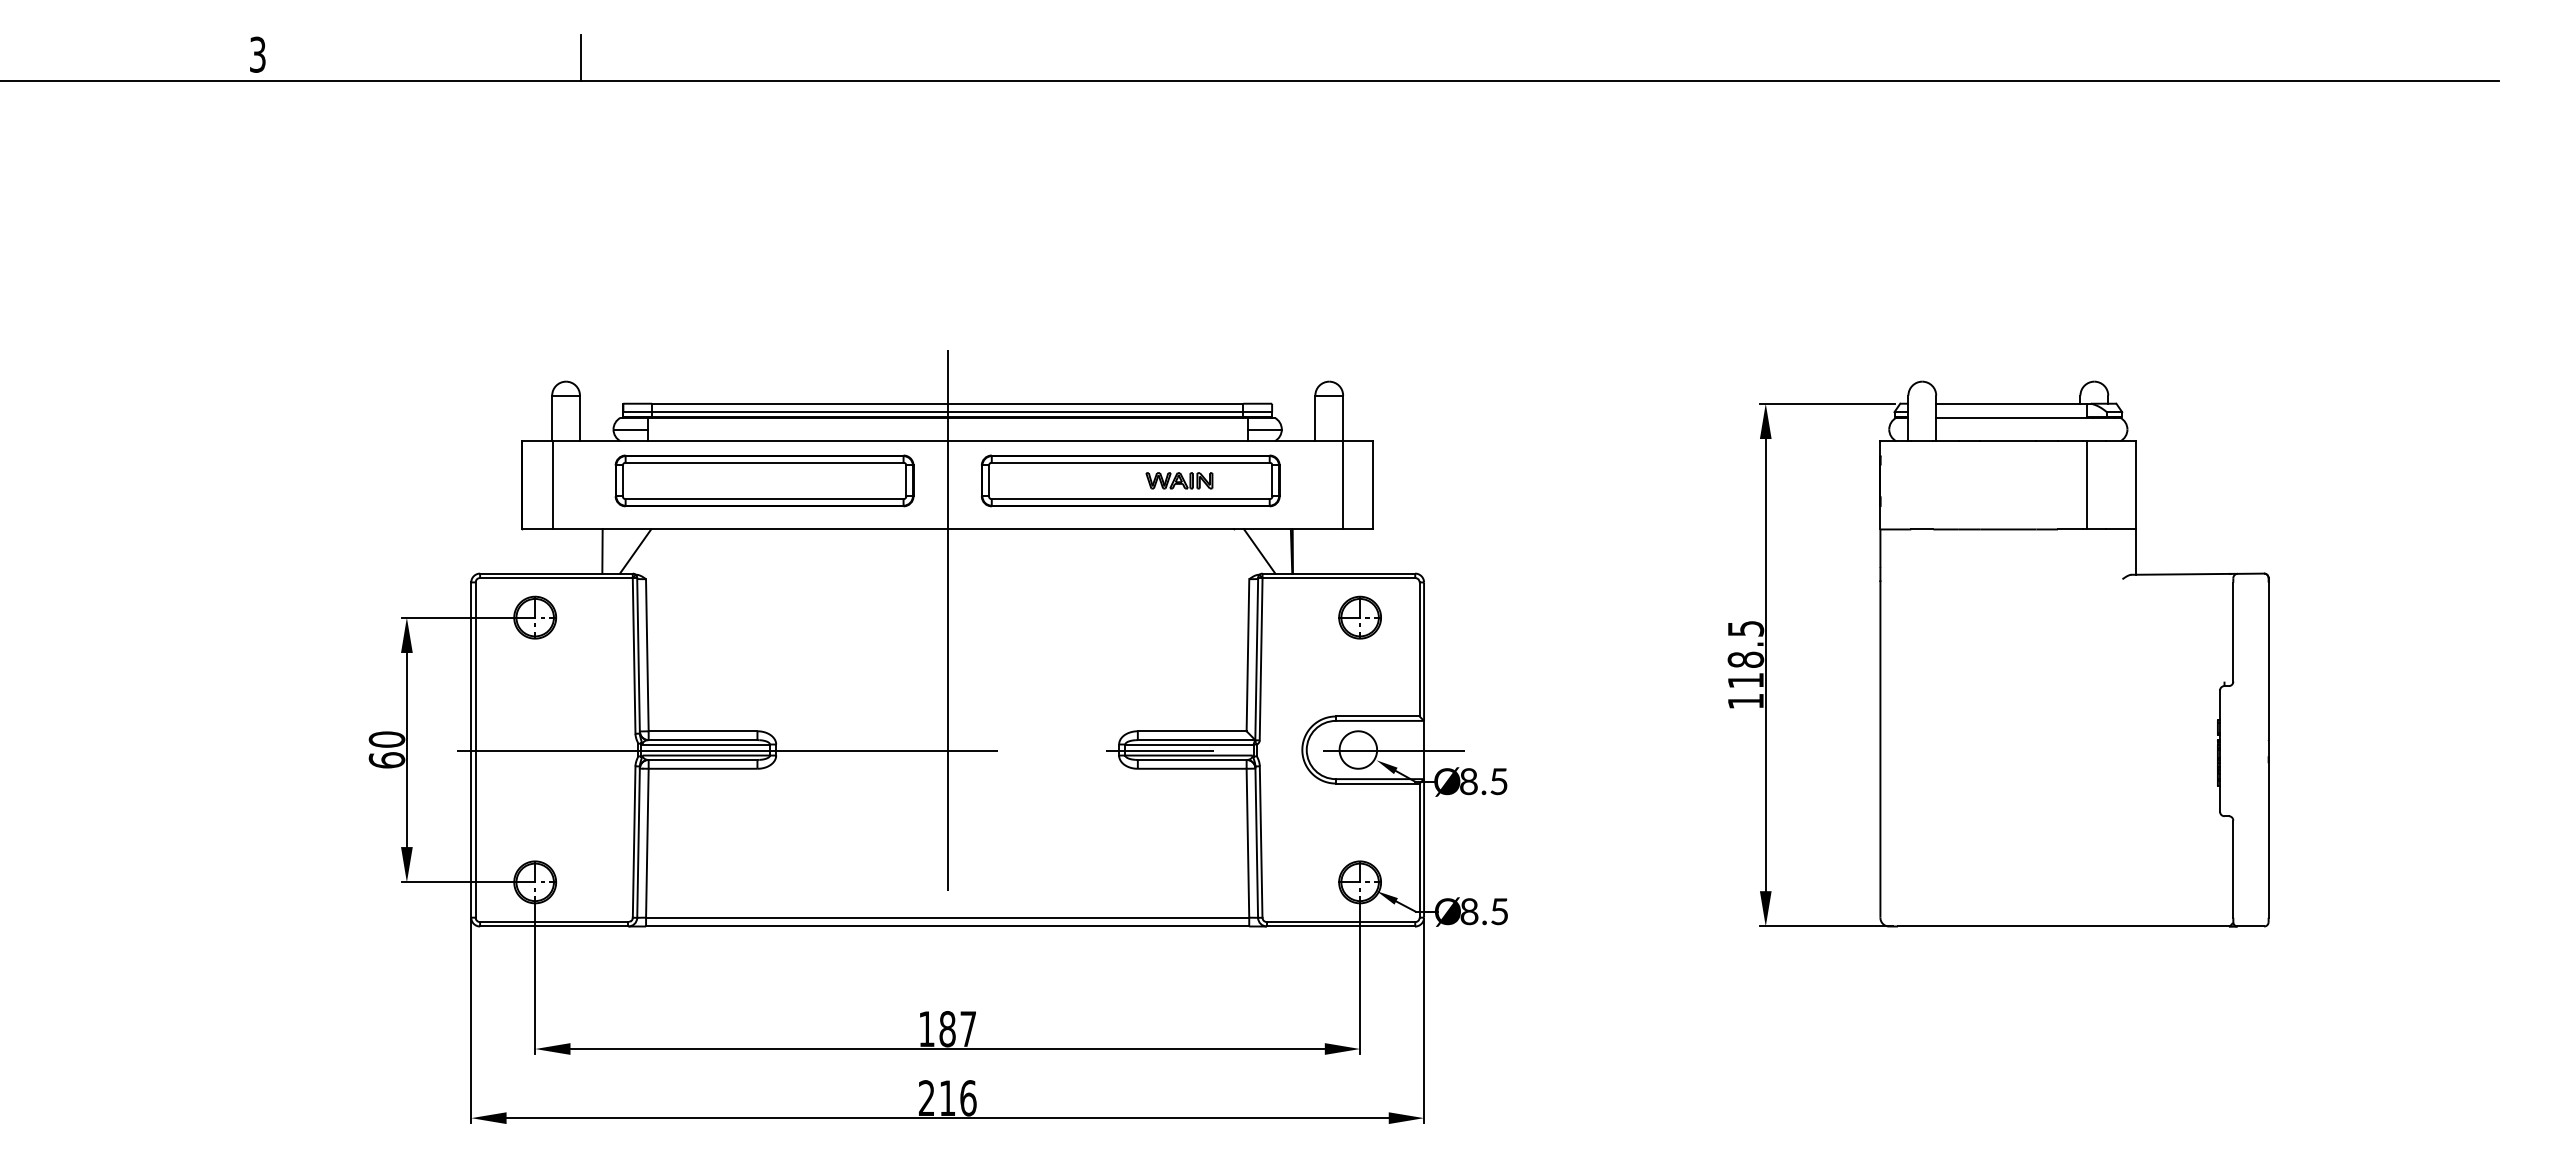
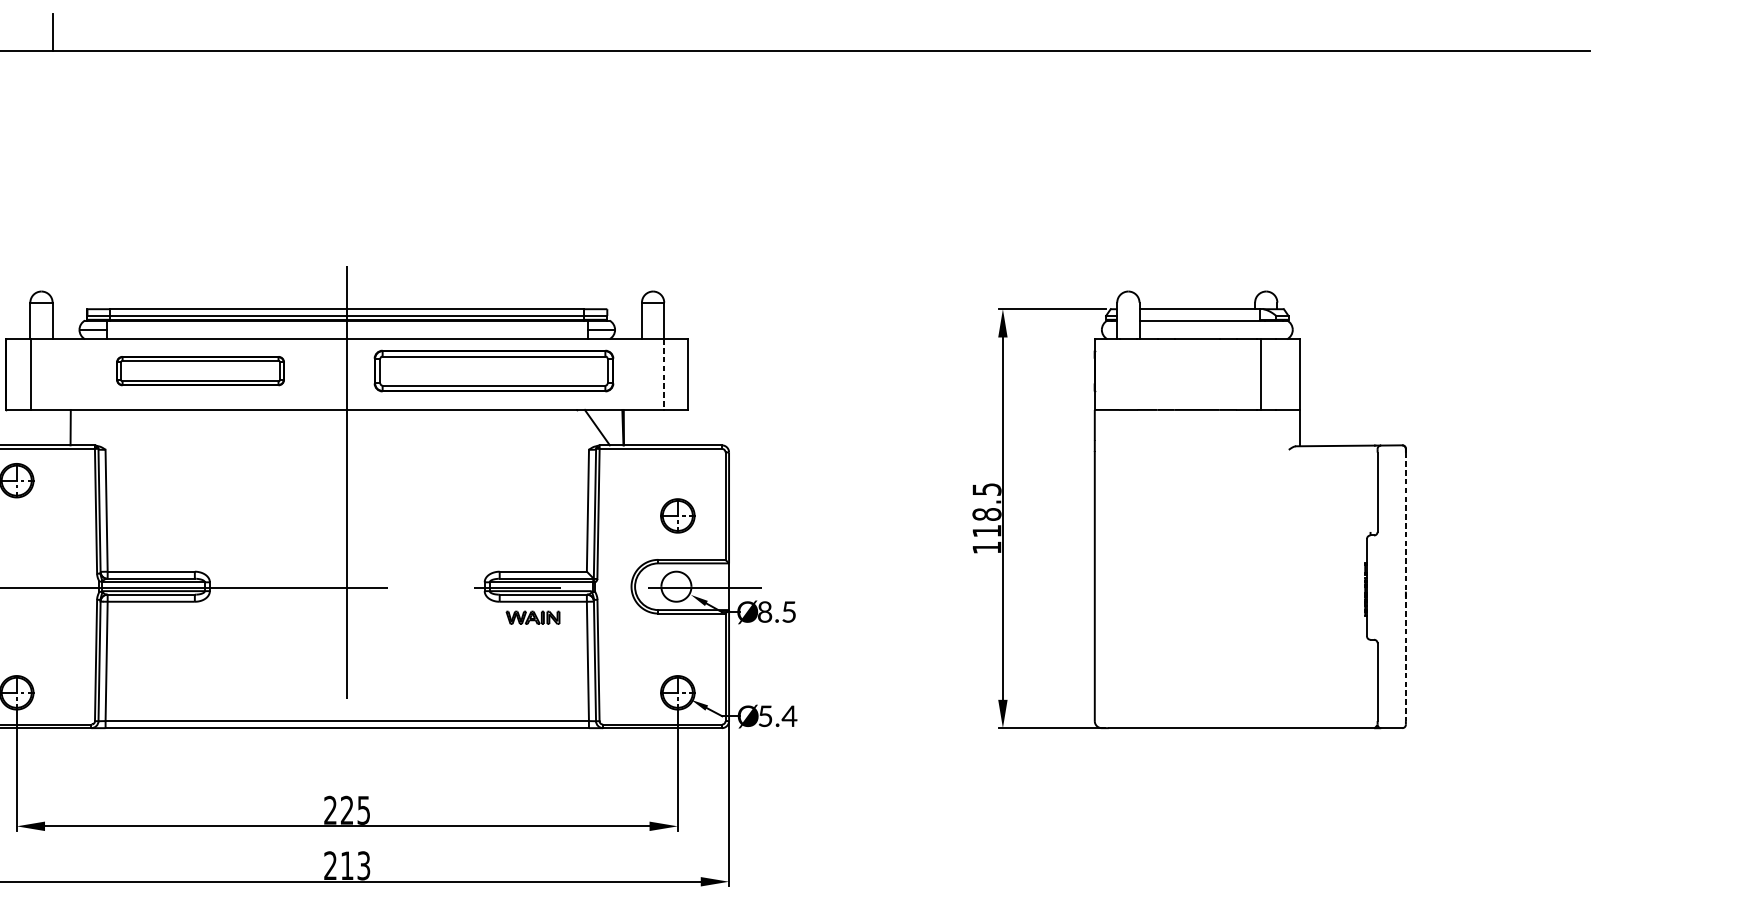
part: (764, 480) -> (200, 370), size x0.7
part: (1179, 480) -> (533, 617), moved
line: (1342, 485) -> (663, 374), solid -> dashed
line: (635, 551) -> (97, 427), removed
part: (1359, 617) -> (677, 515), moved
line: (2268, 750) -> (1405, 587), solid -> dashed
text: (1484, 911) -> (777, 716), 8.5 -> 5.4
text: (947, 1029) -> (347, 810), 187 -> 225
text: (968, 1098) -> (363, 865), 216 -> 213

